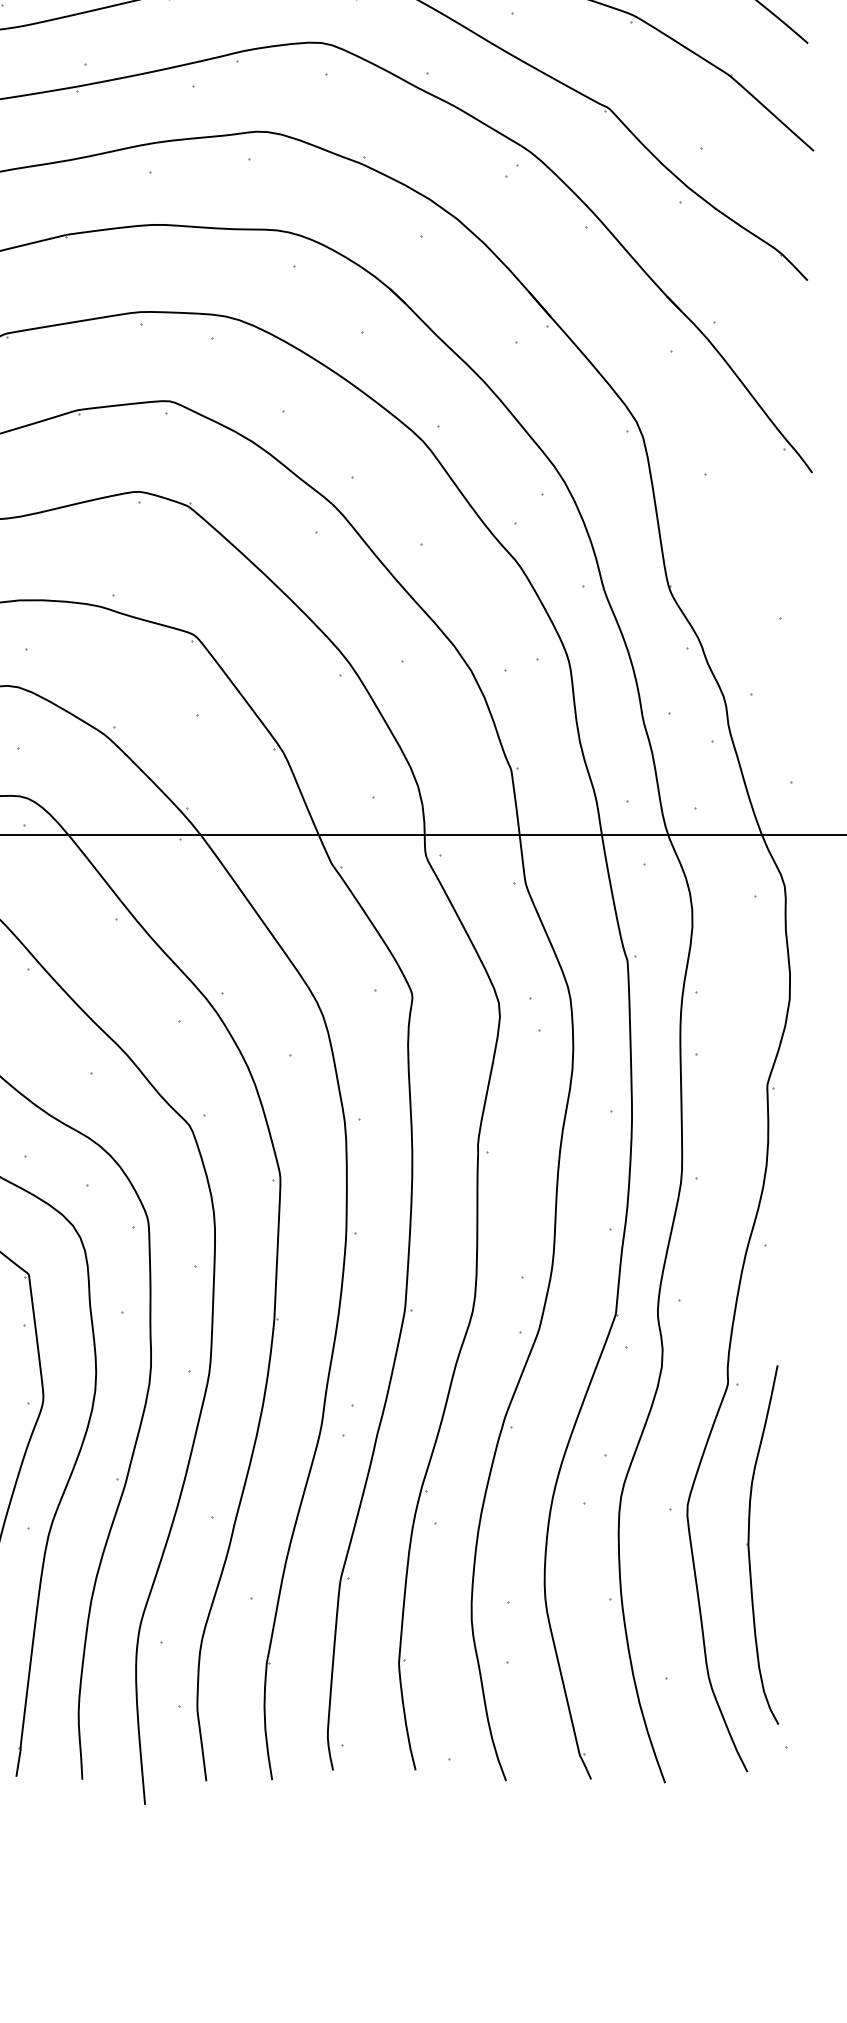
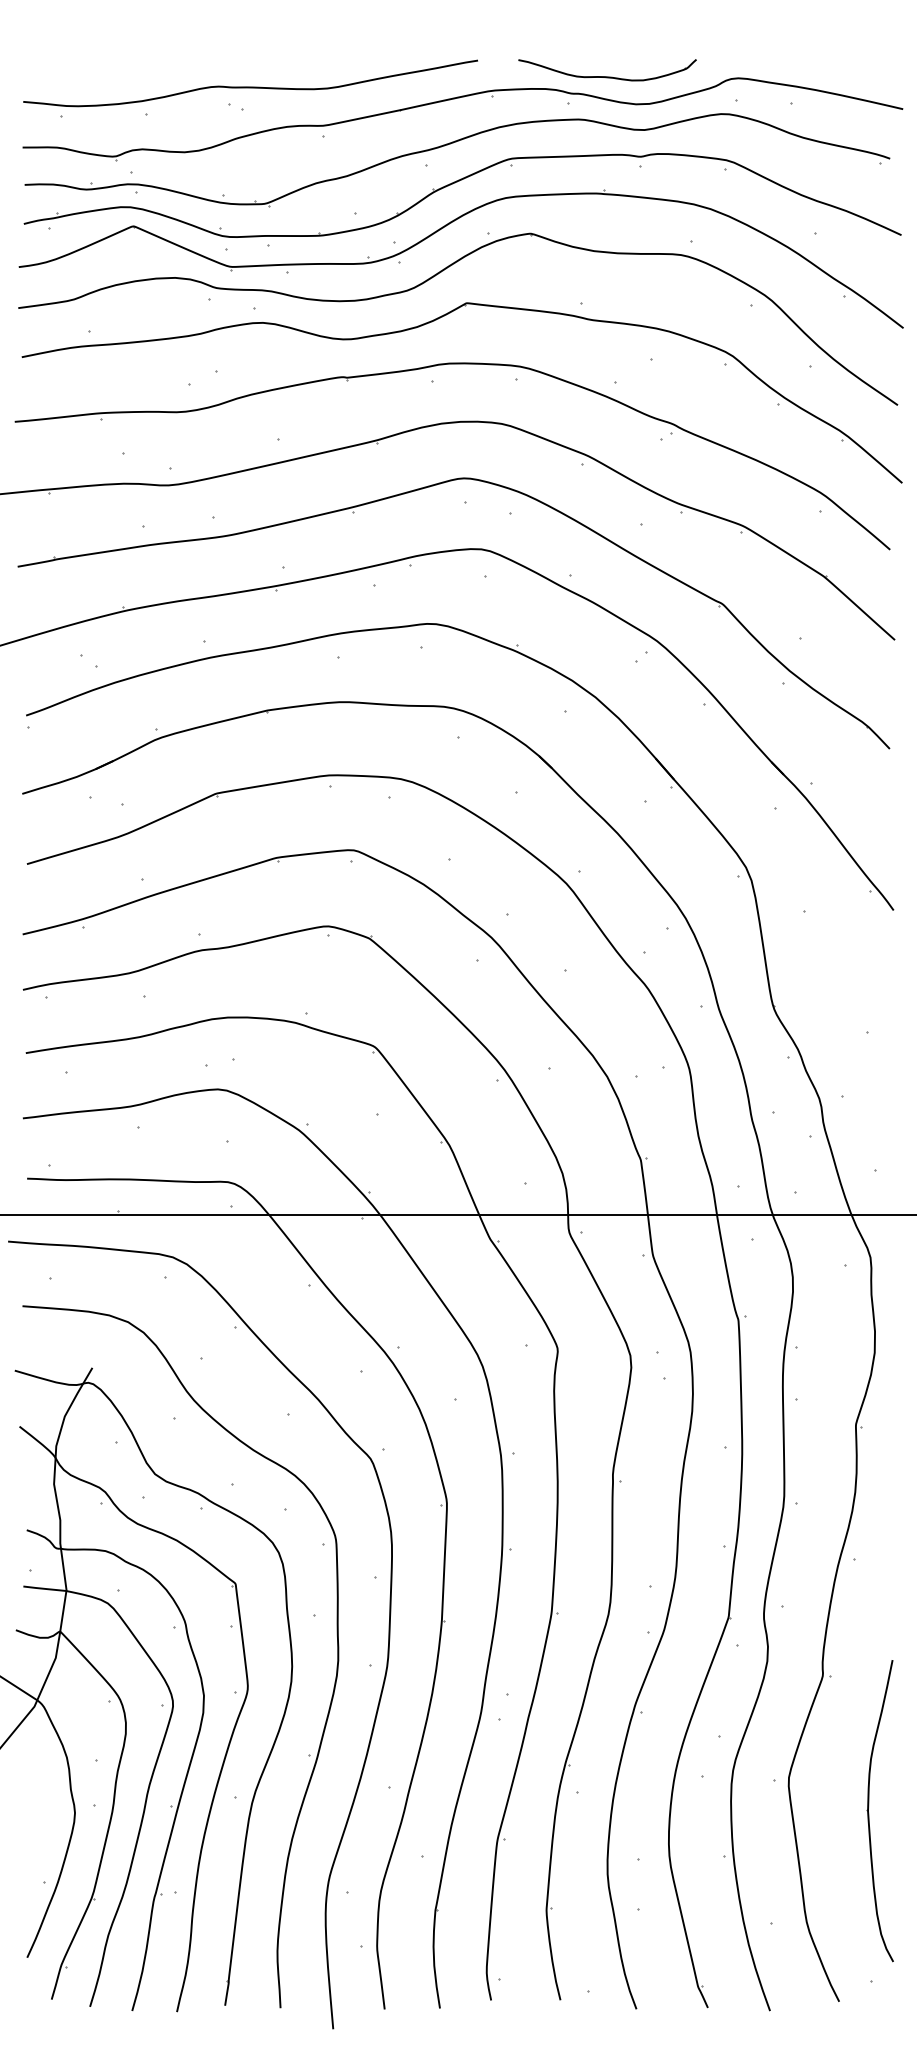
part: (750, 1547) -> (869, 1813), moved

